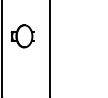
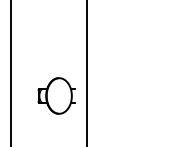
part: (22, 36) -> (55, 96), moved

